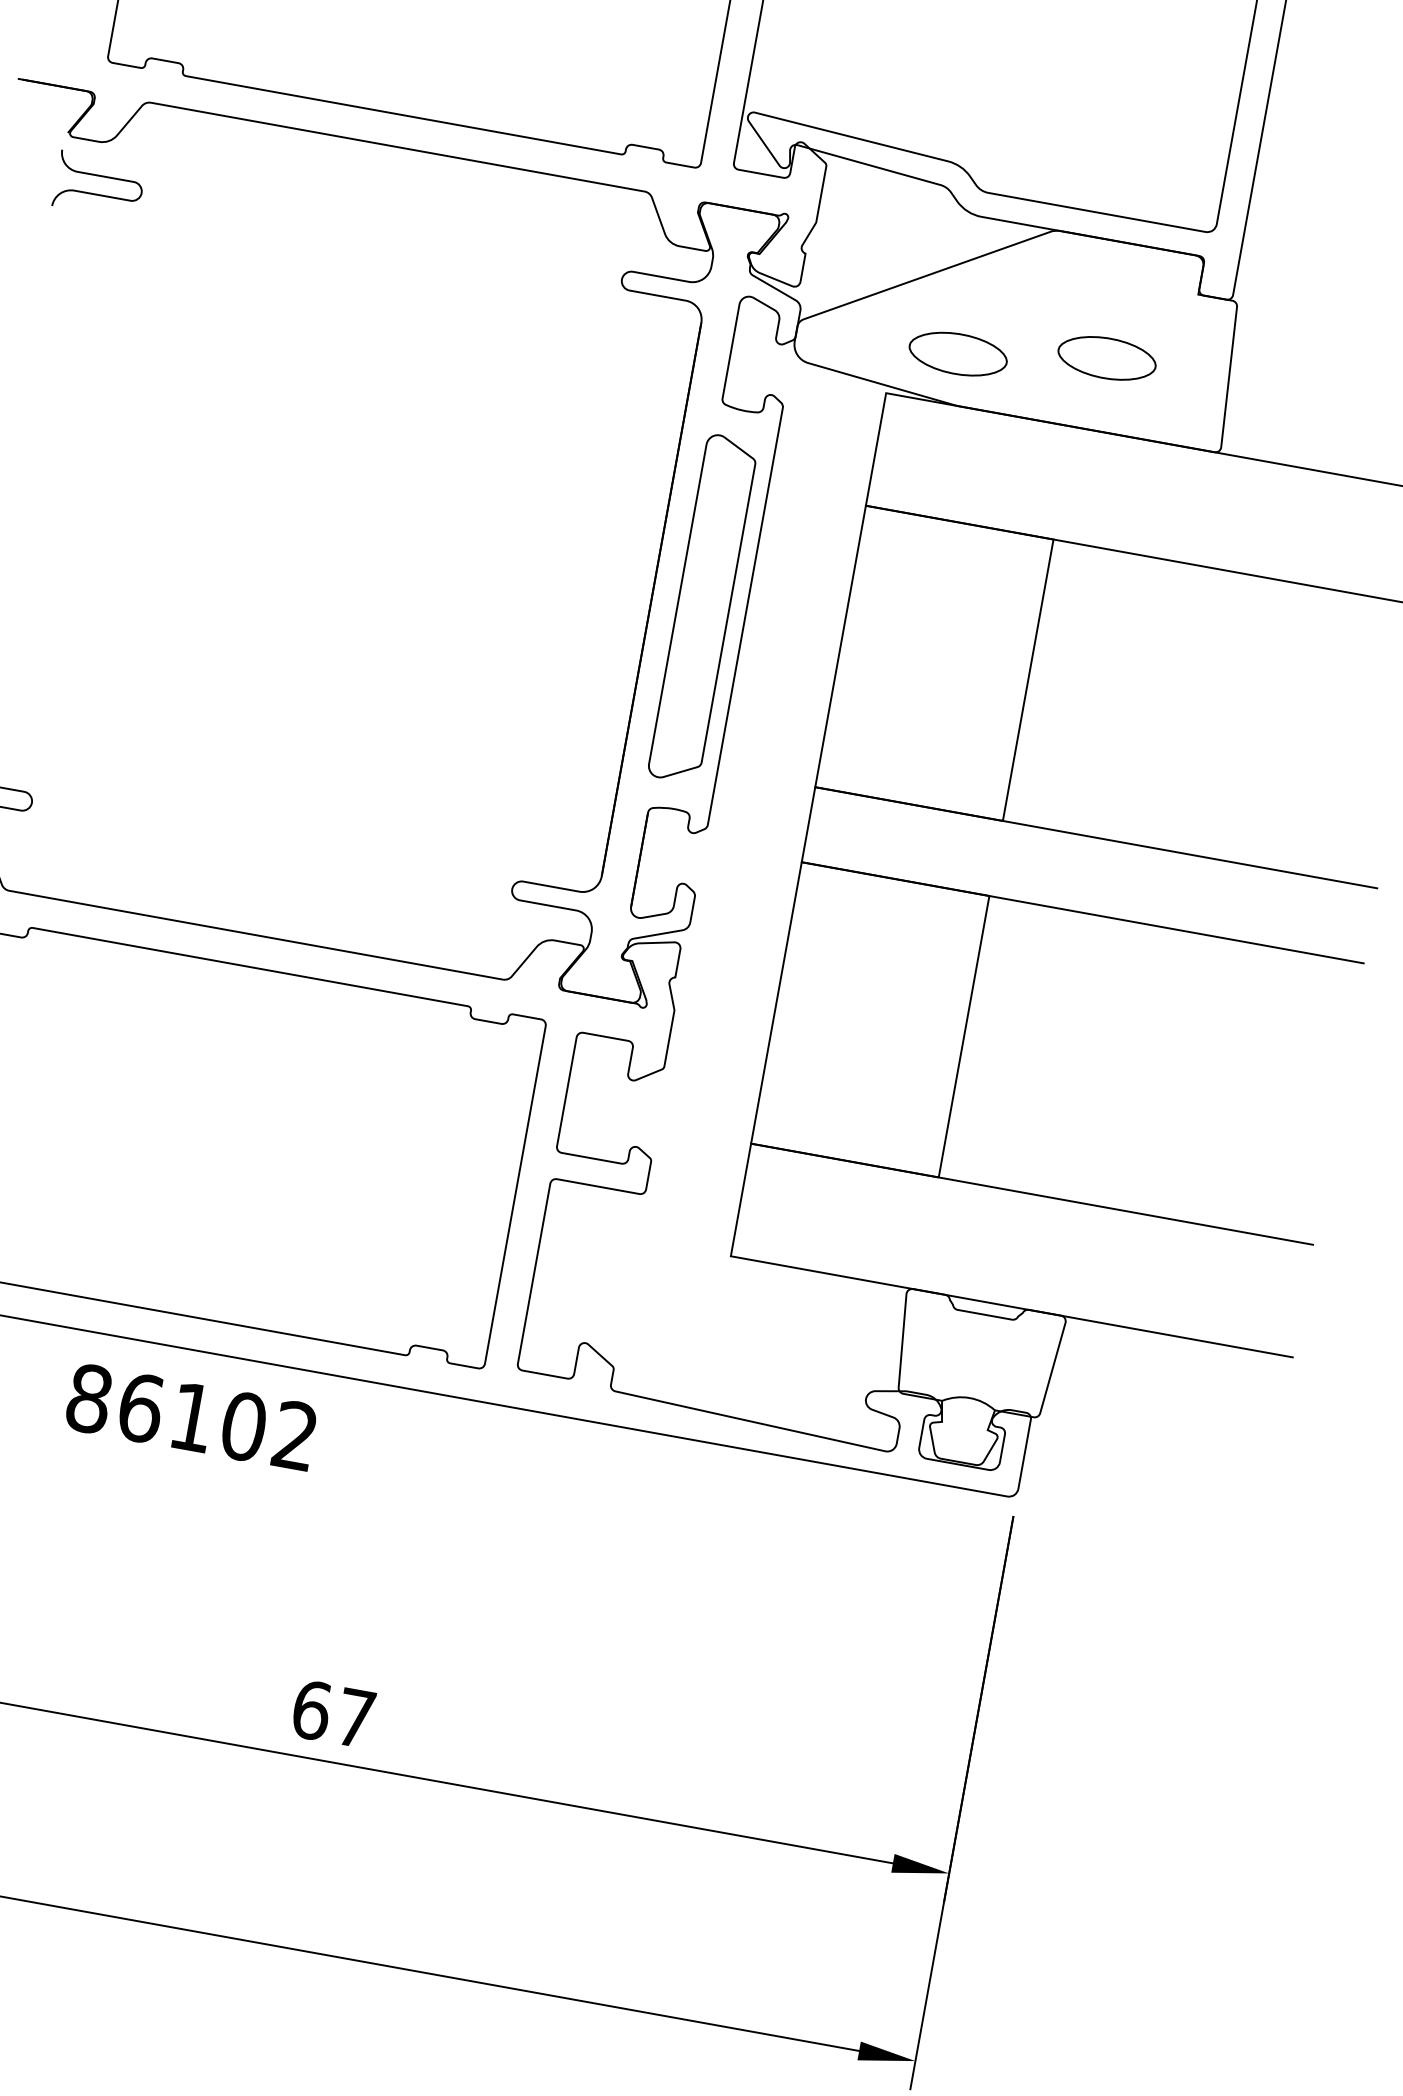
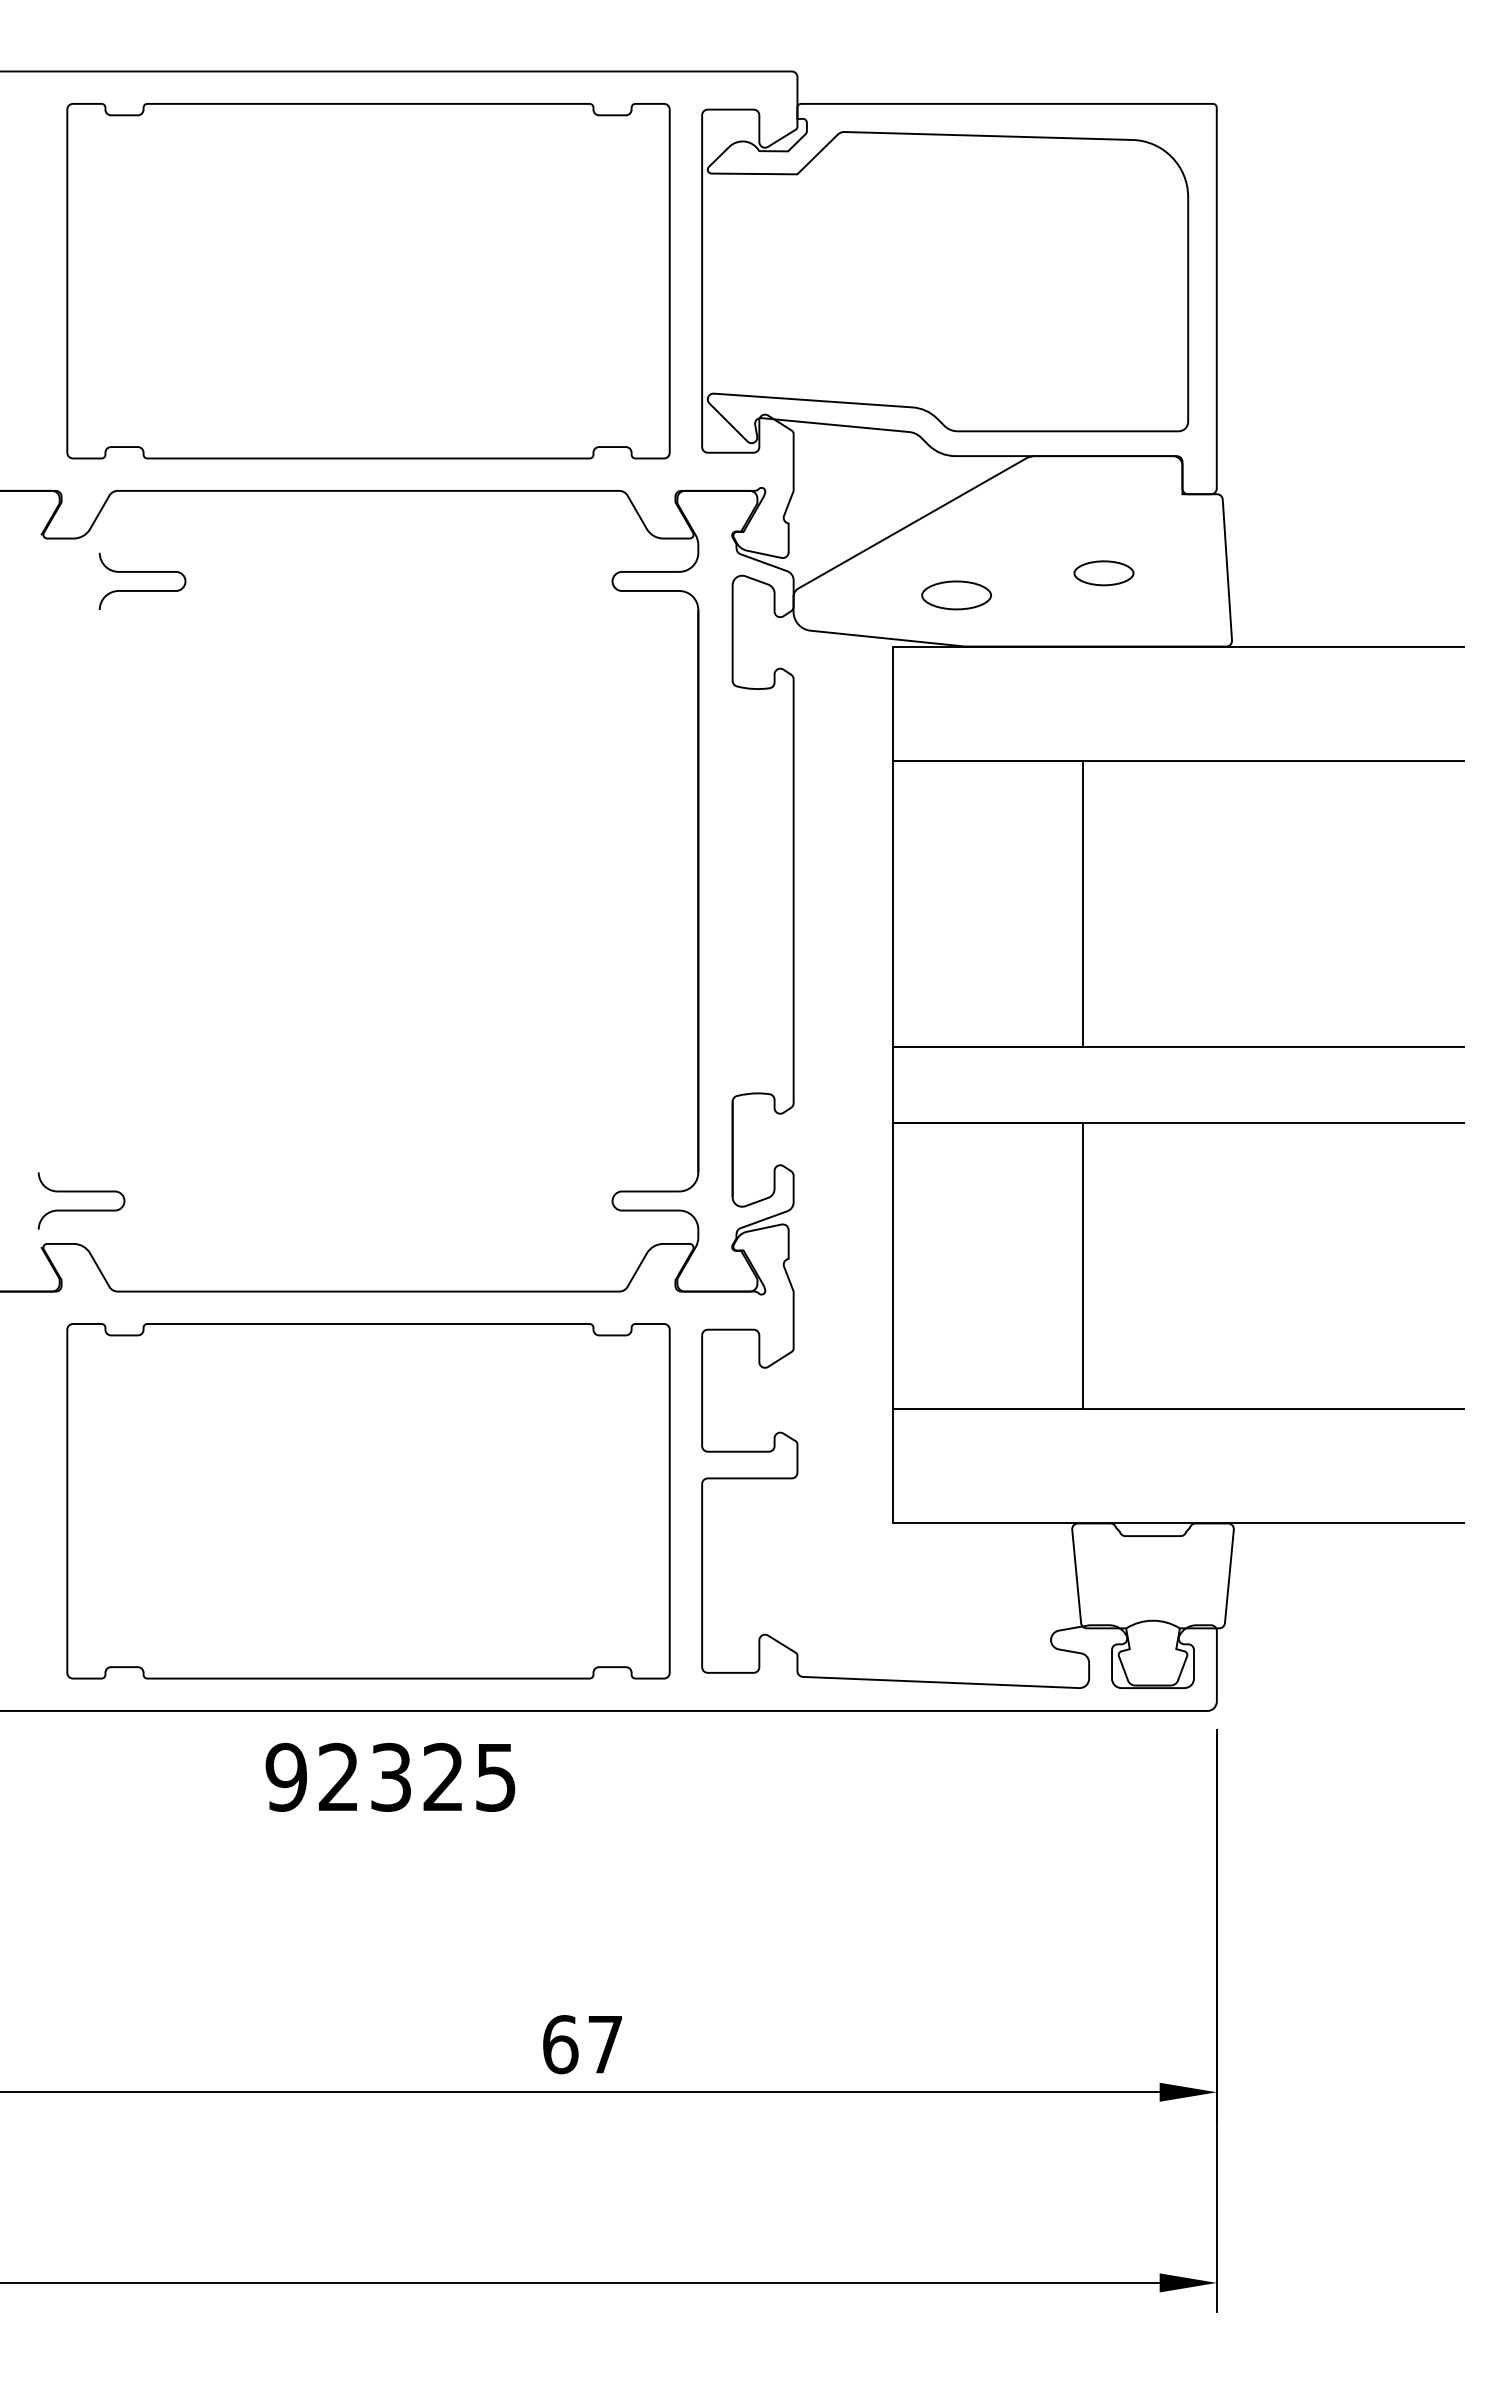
curve: (100, 176) -> (142, 572), moved
part: (958, 354) -> (956, 595), size x0.7
part: (1106, 358) -> (1103, 573), size x0.6
part: (703, 608) -> (750, 890), removed
text: (191, 1416) -> (390, 1776), 86102 -> 92325

